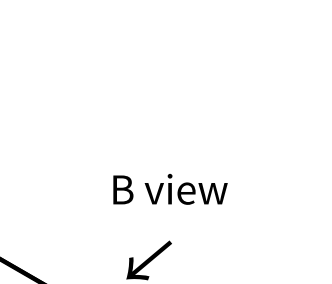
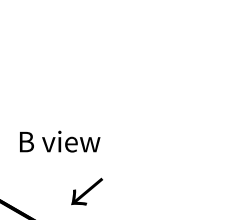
text: (170, 189) -> (60, 141), moved

